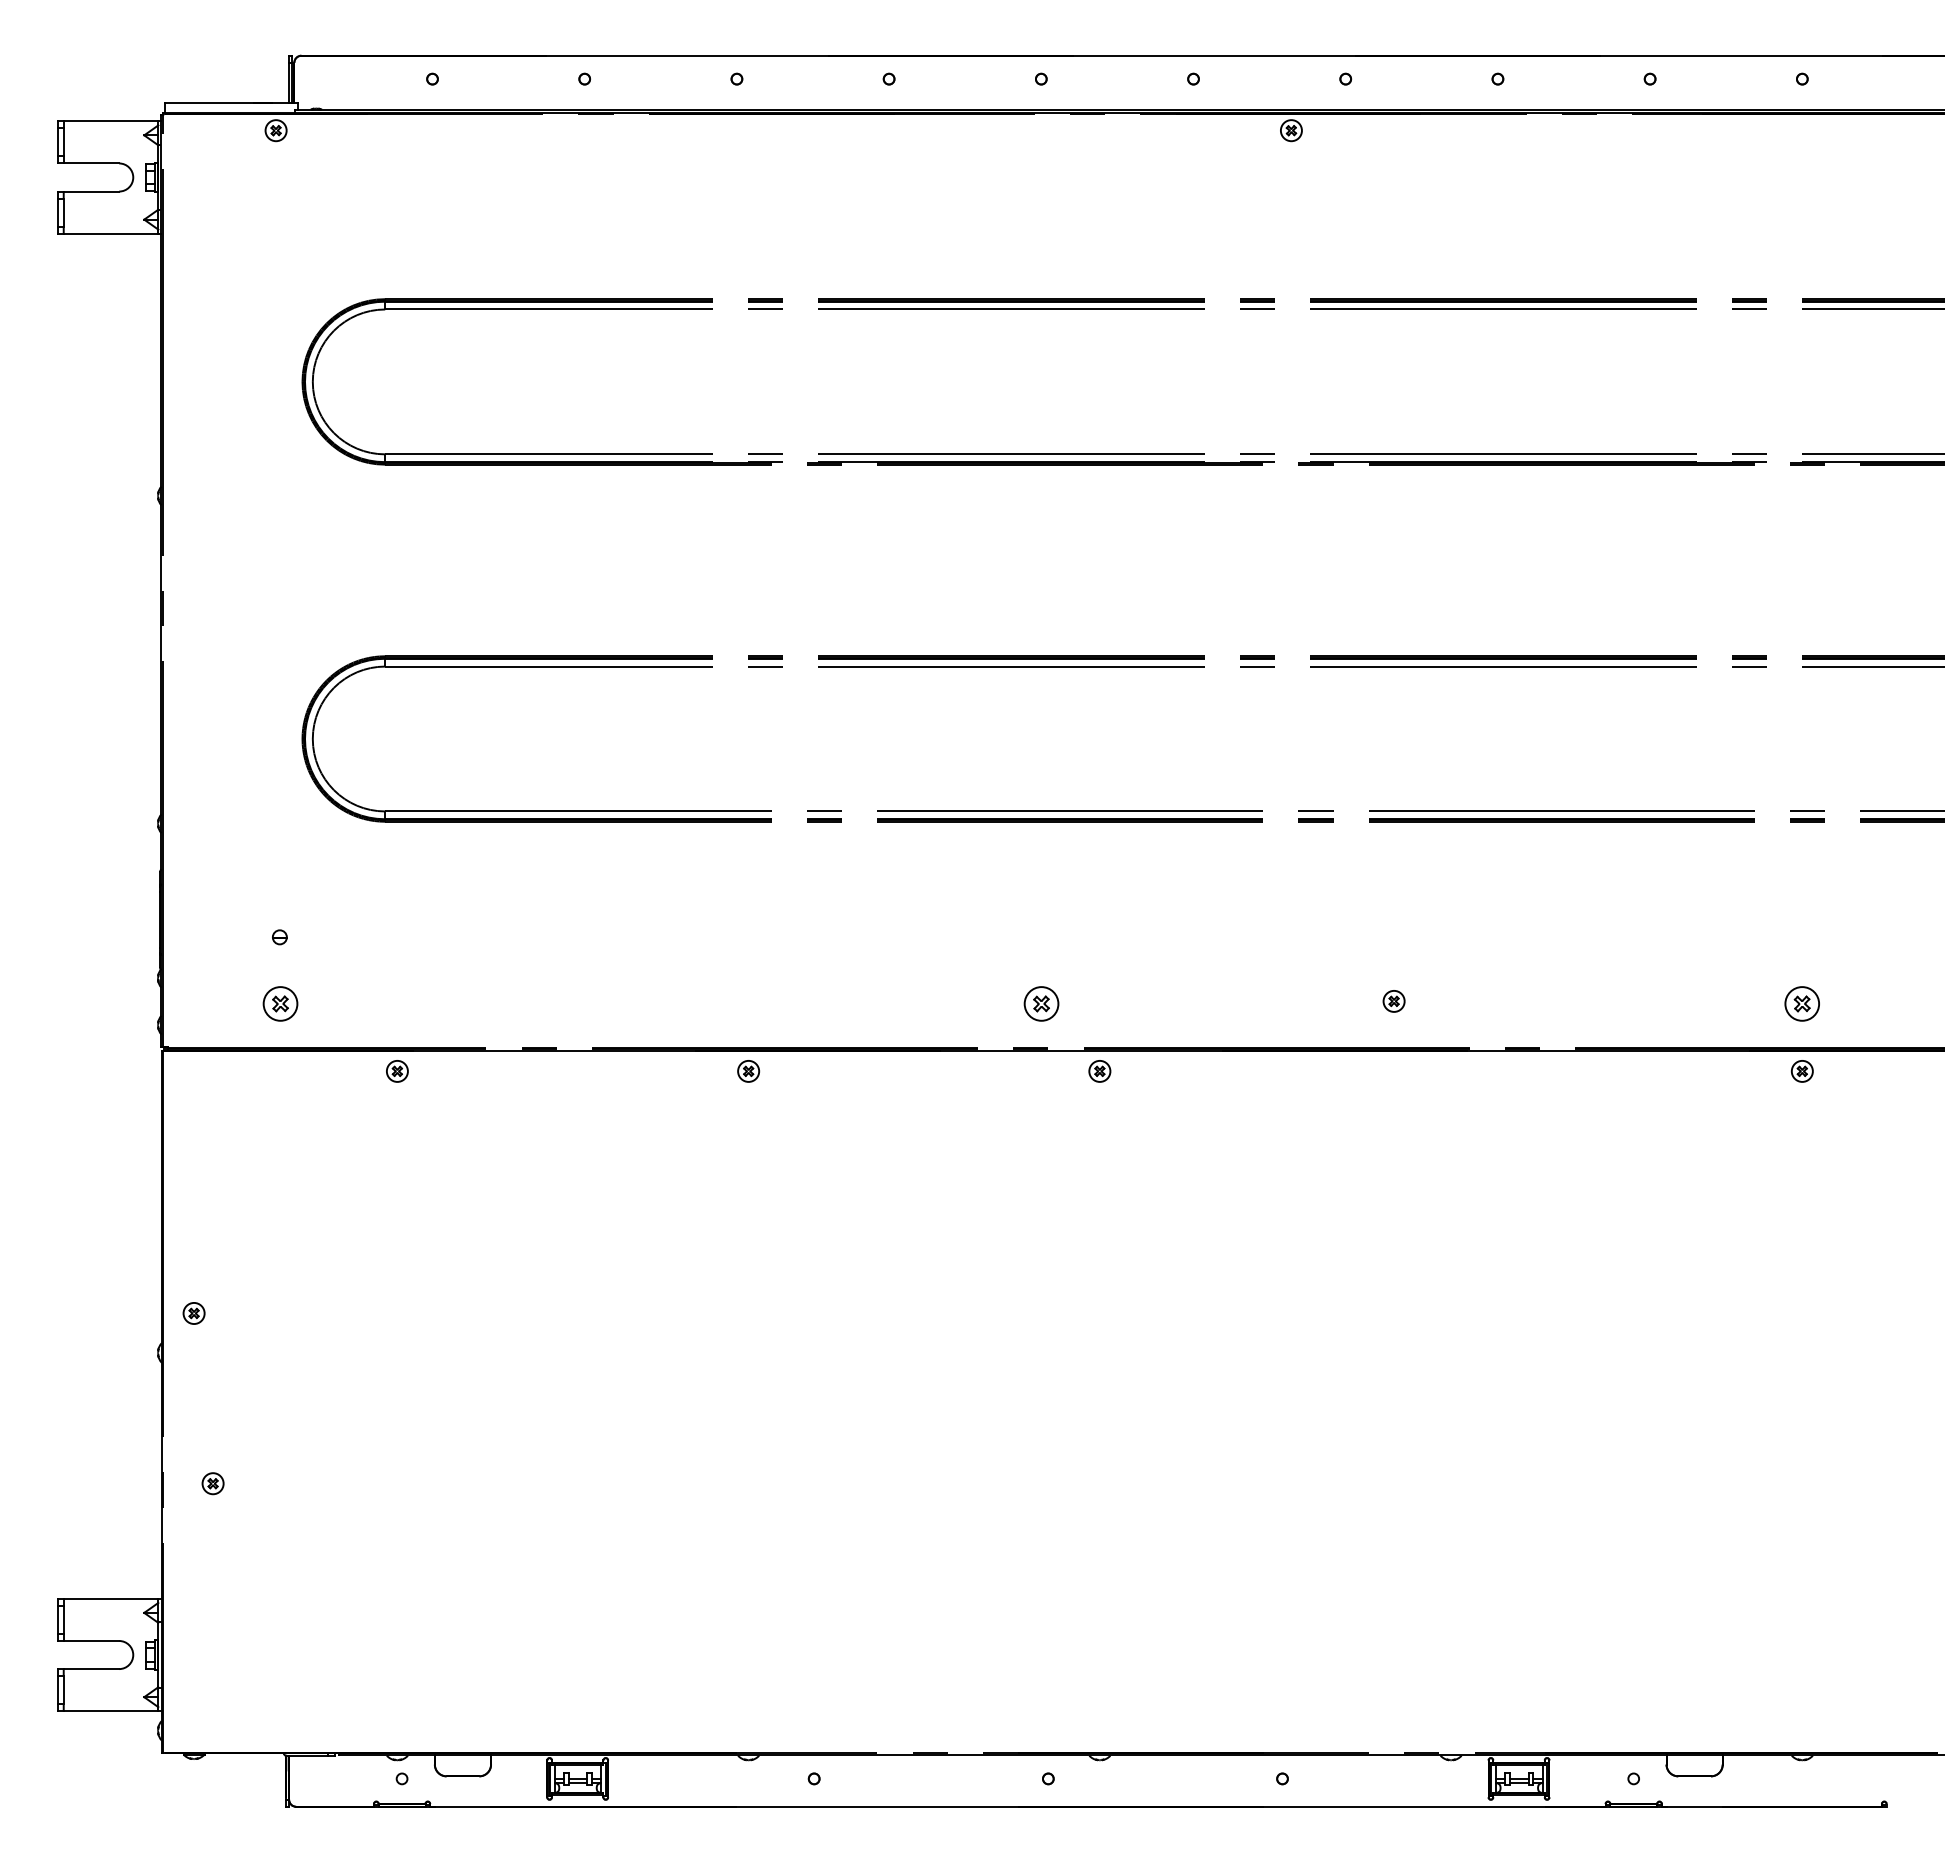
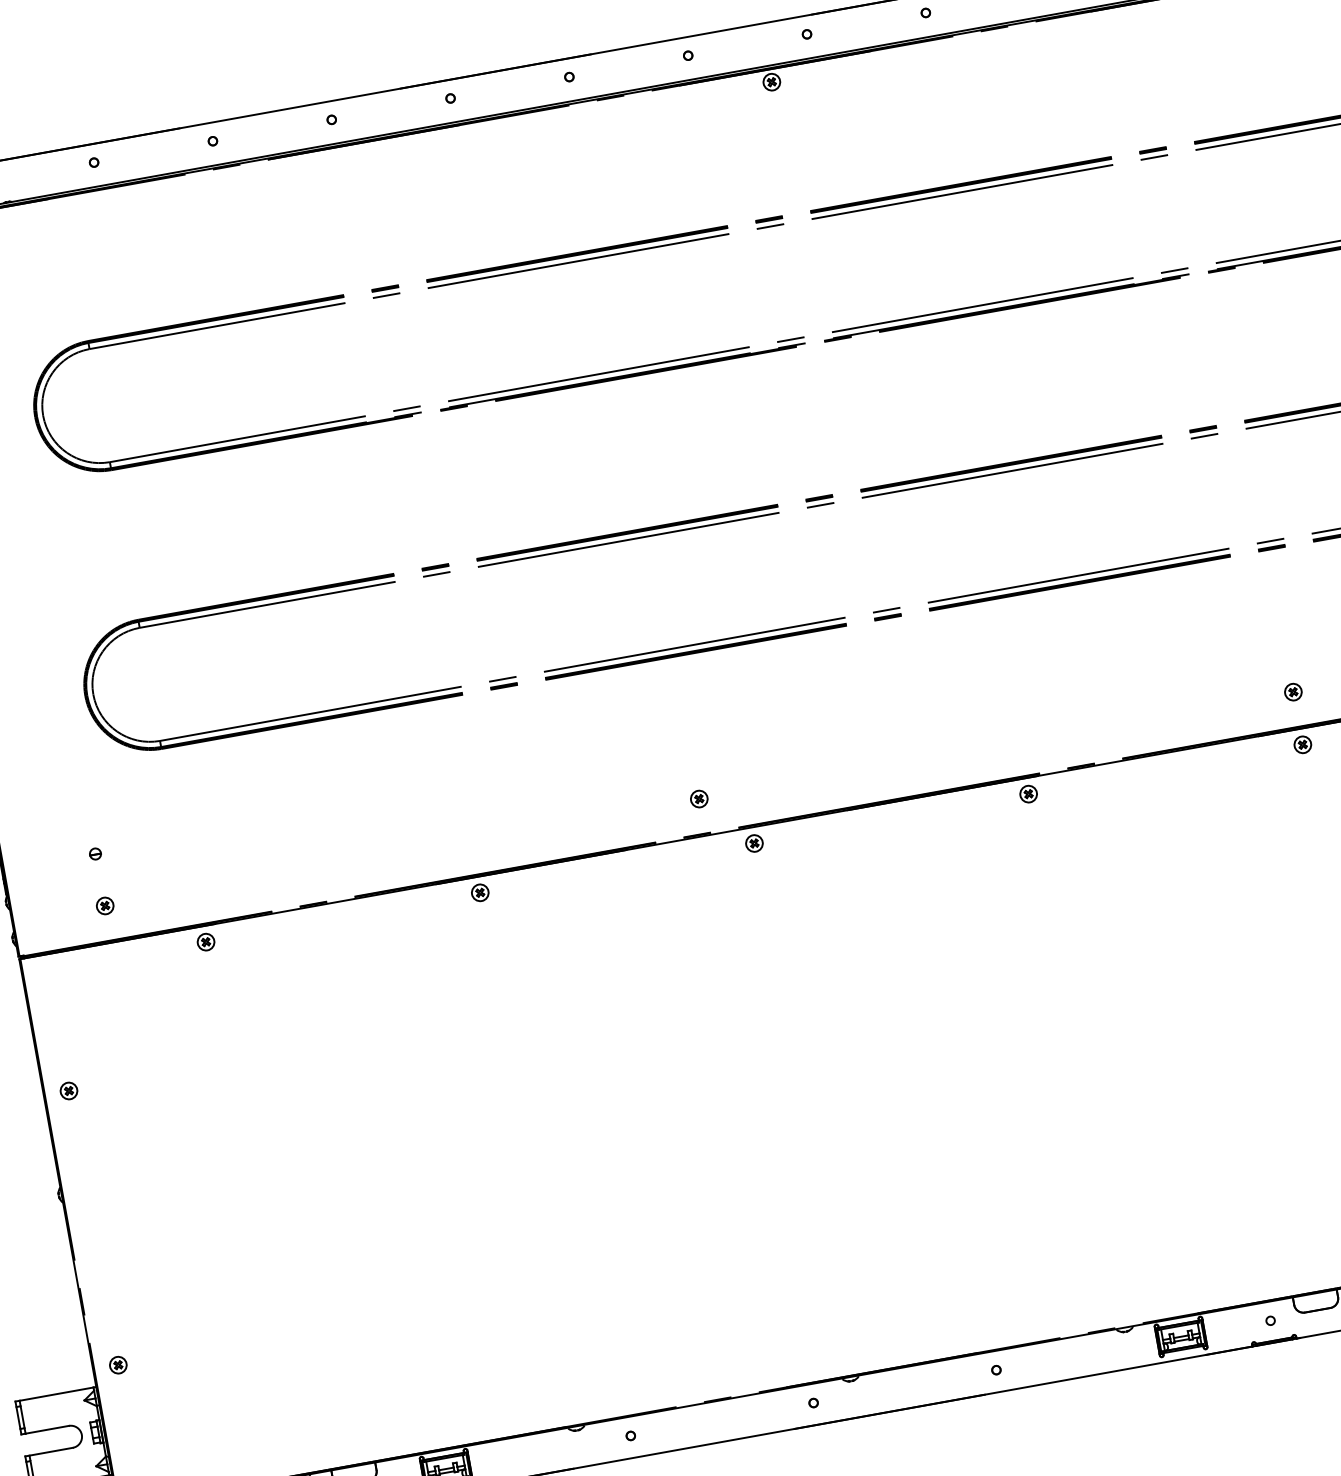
part: (1393, 1001) -> (1028, 794), moved
part: (279, 1003) -> (104, 905), size x0.62
part: (1040, 1003) -> (698, 798), size x0.62
part: (1802, 1003) -> (1293, 691), size x0.62
part: (193, 1313) -> (68, 1091), moved
part: (212, 1483) -> (117, 1365), moved

